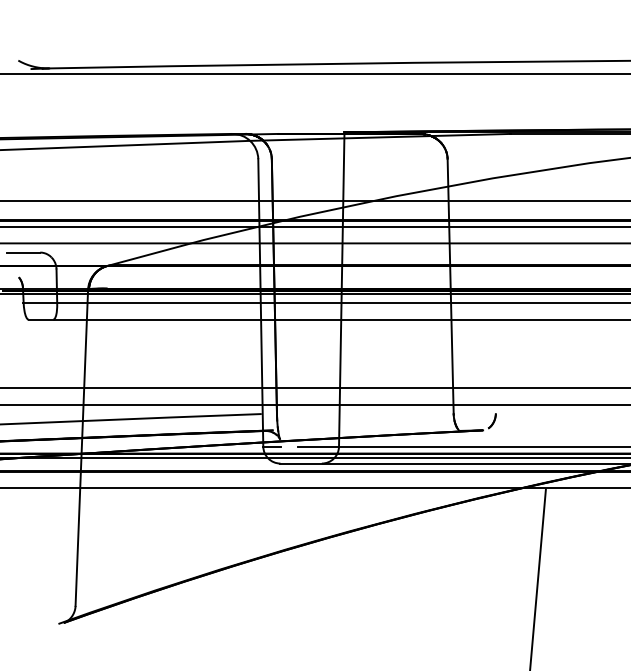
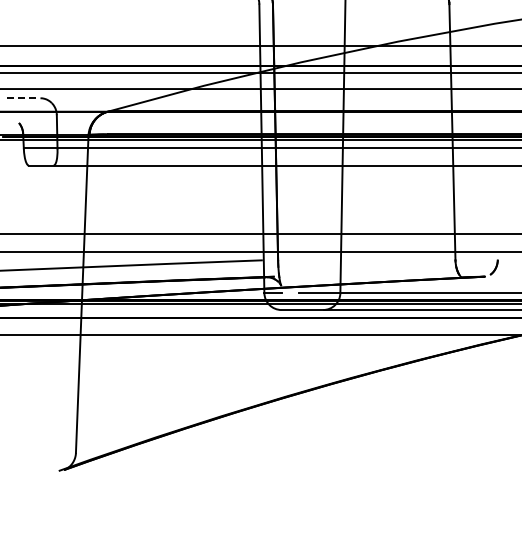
line: (23, 252) -> (23, 98), solid -> dashed

